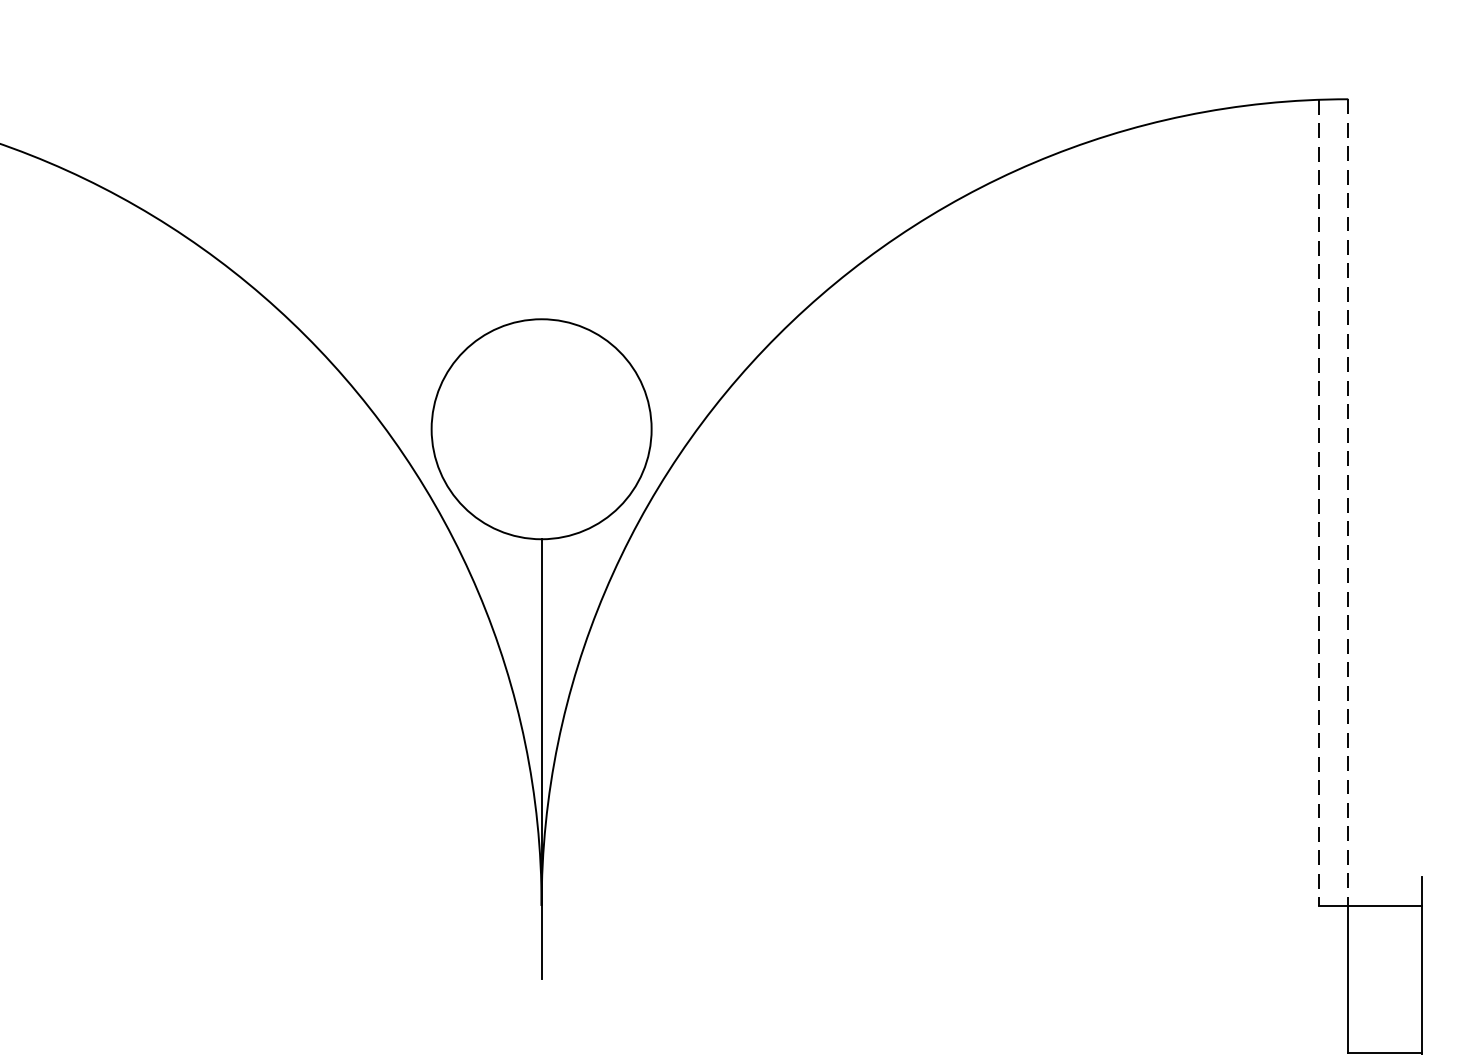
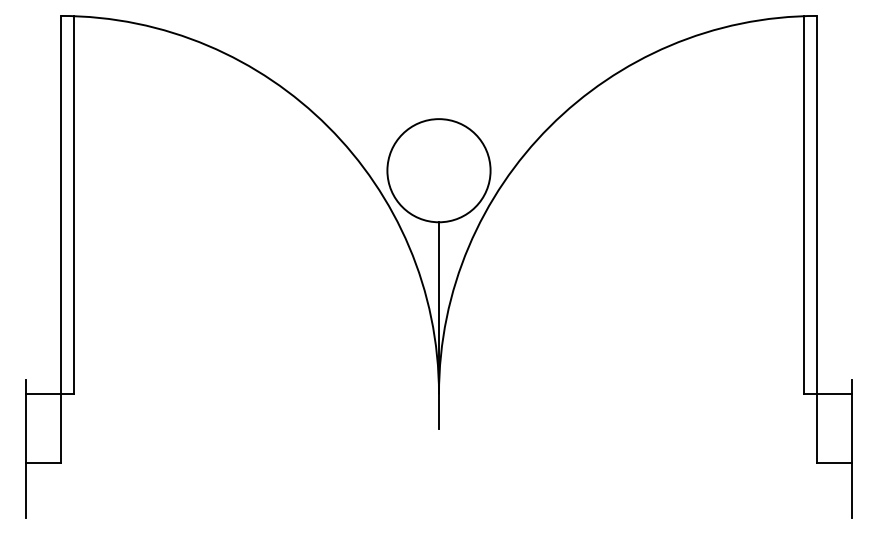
line: (1318, 503) -> (803, 205), dashed -> solid
line: (1348, 503) -> (817, 205), dashed -> solid

